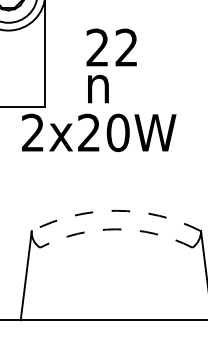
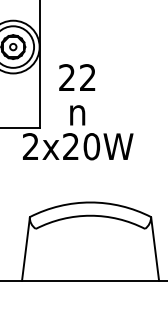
text: (112, 47) -> (77, 77), moved
arc: (116, 210) -> (90, 202), dashed -> solid
arc: (116, 228) -> (90, 215), dashed -> solid

